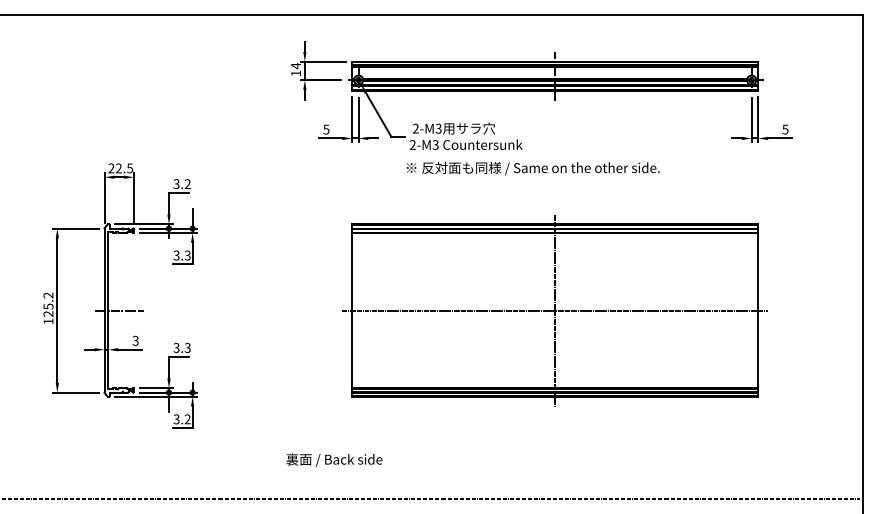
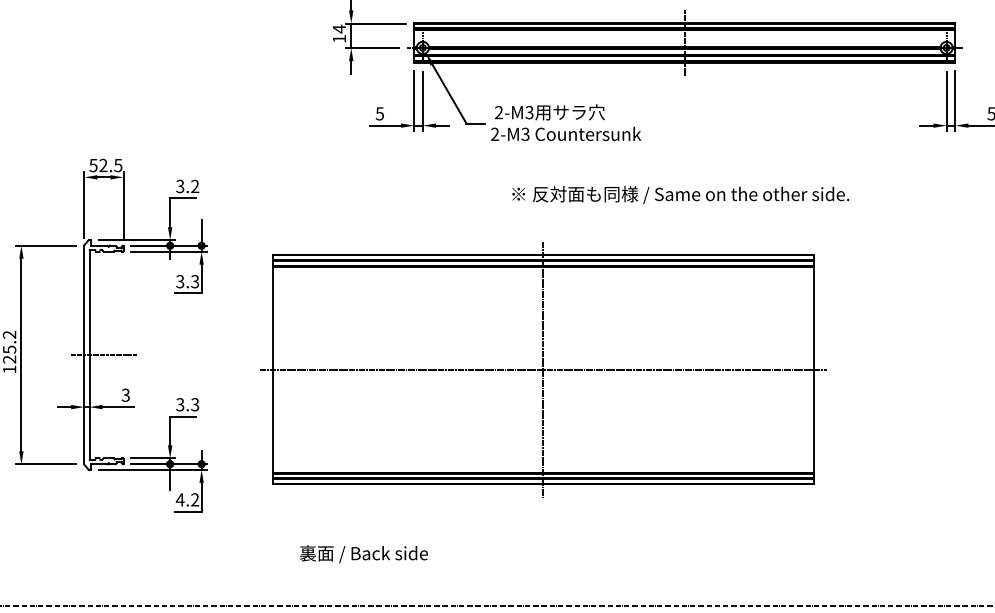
text: (111, 168) -> (93, 165), 22.5 -> 52.5
text: (533, 168) -> (681, 194), moved
part: (554, 310) -> (542, 369), moved
text: (176, 419) -> (180, 500), 3.2 -> 4.2
text: (334, 459) -> (364, 553), moved

